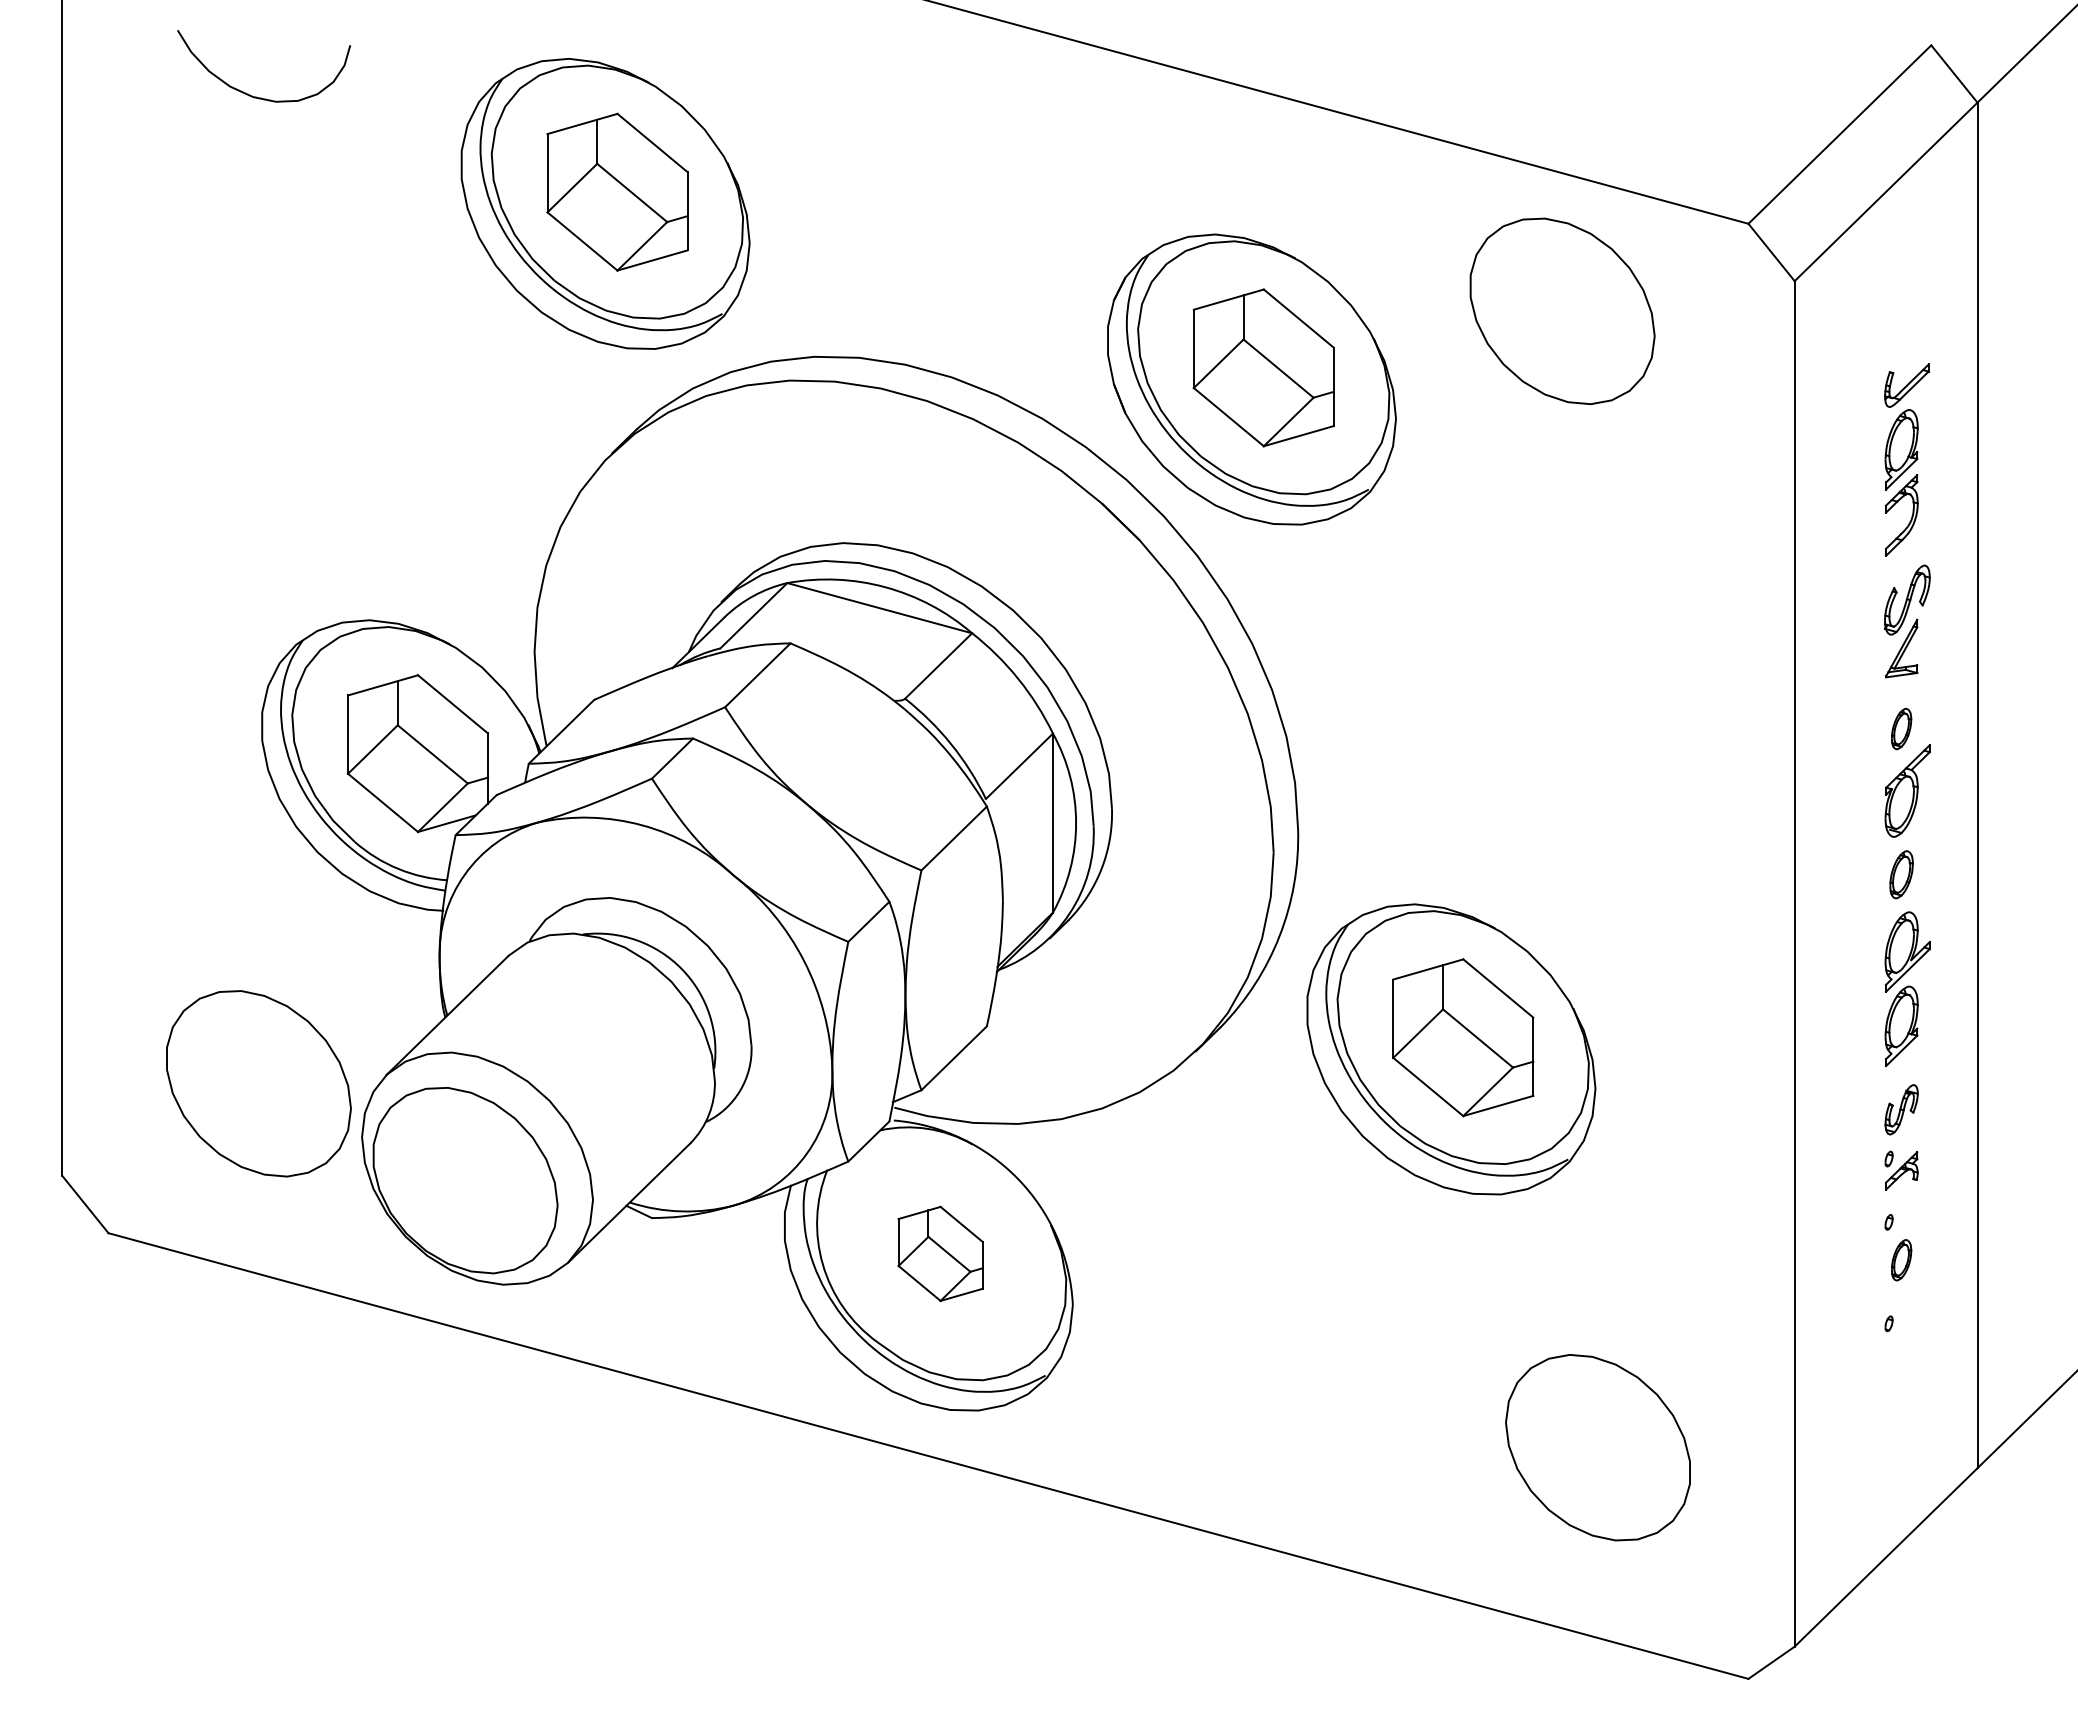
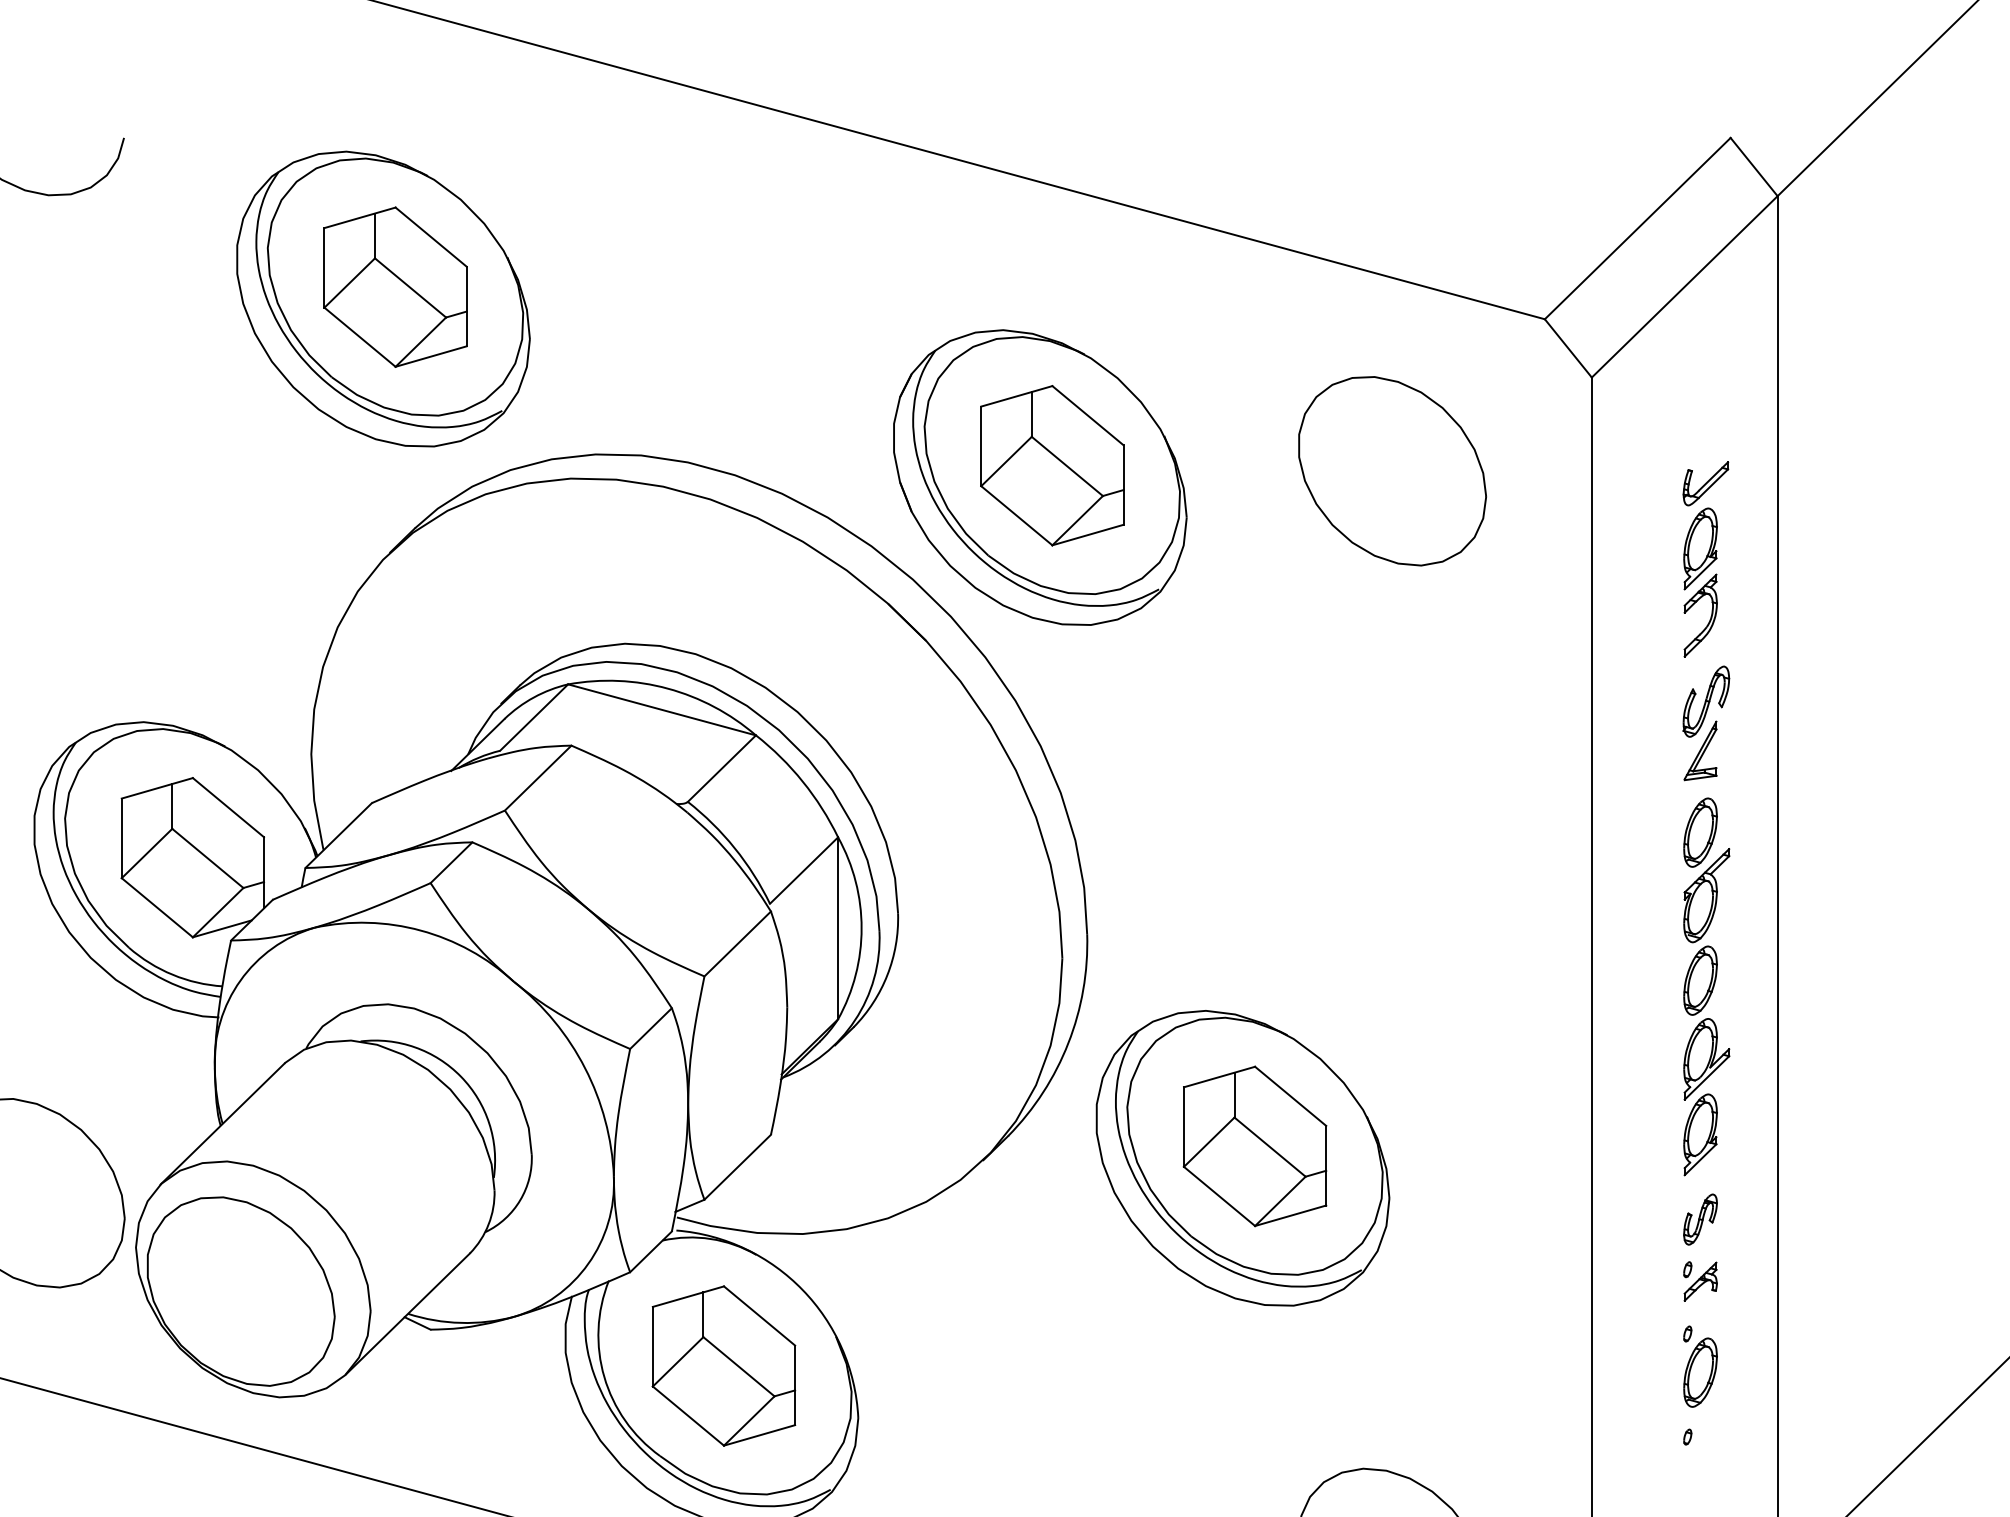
part: (1562, 311) -> (1392, 471), moved
part: (1901, 728) -> (1700, 832), size x1.67
part: (1901, 874) -> (1700, 980), size x1.43
part: (940, 1253) -> (723, 1365), size x1.67
part: (1901, 1259) -> (1700, 1371), size x1.67

